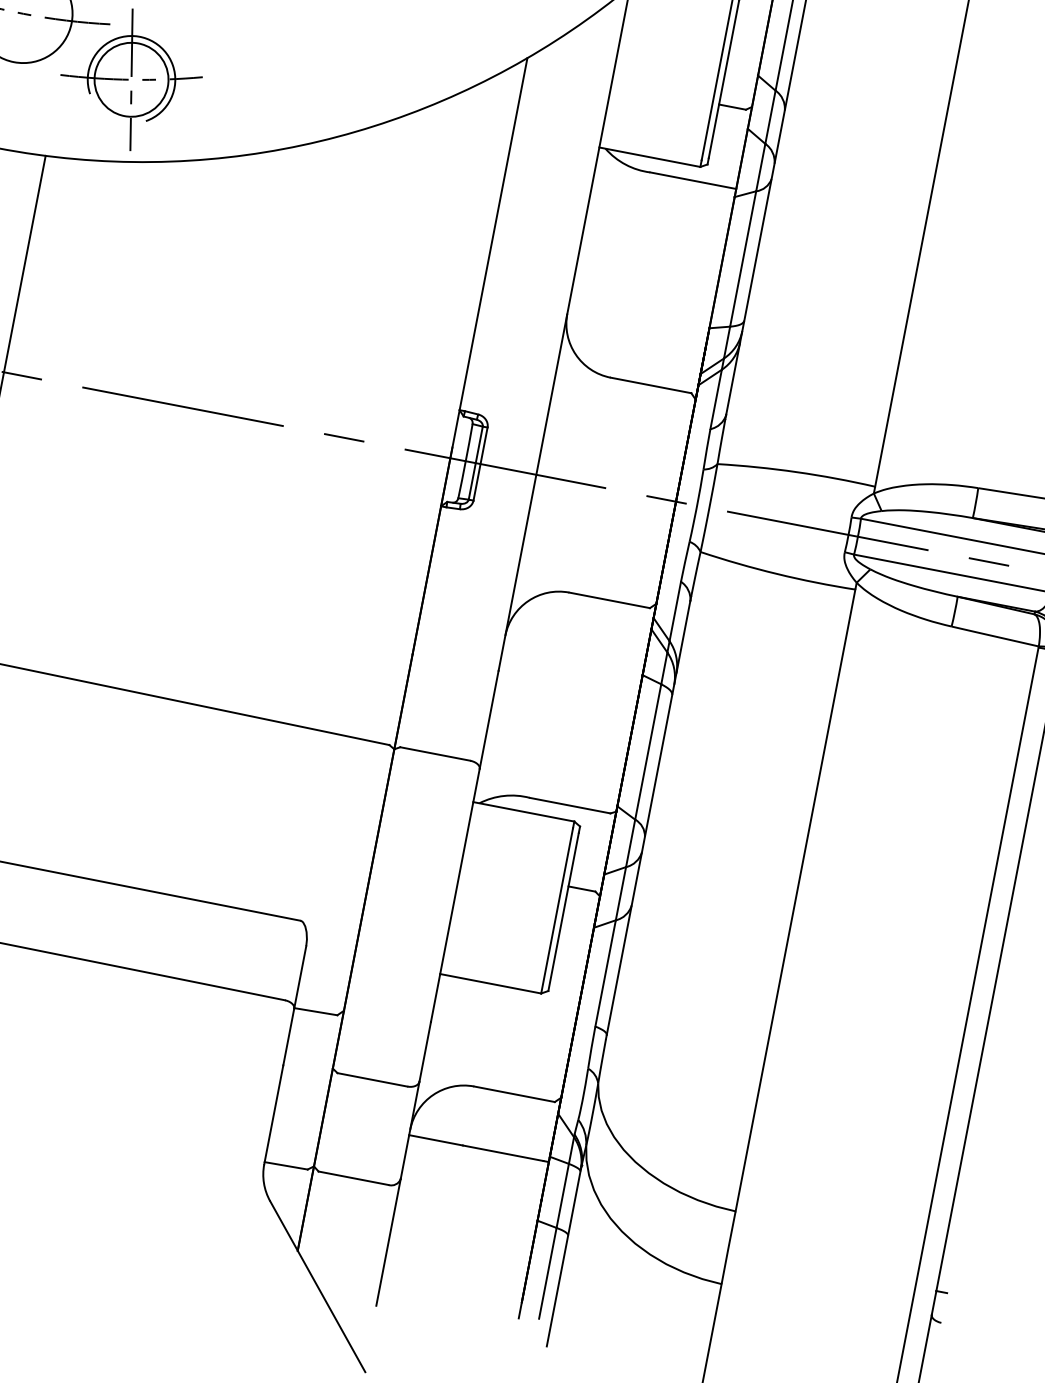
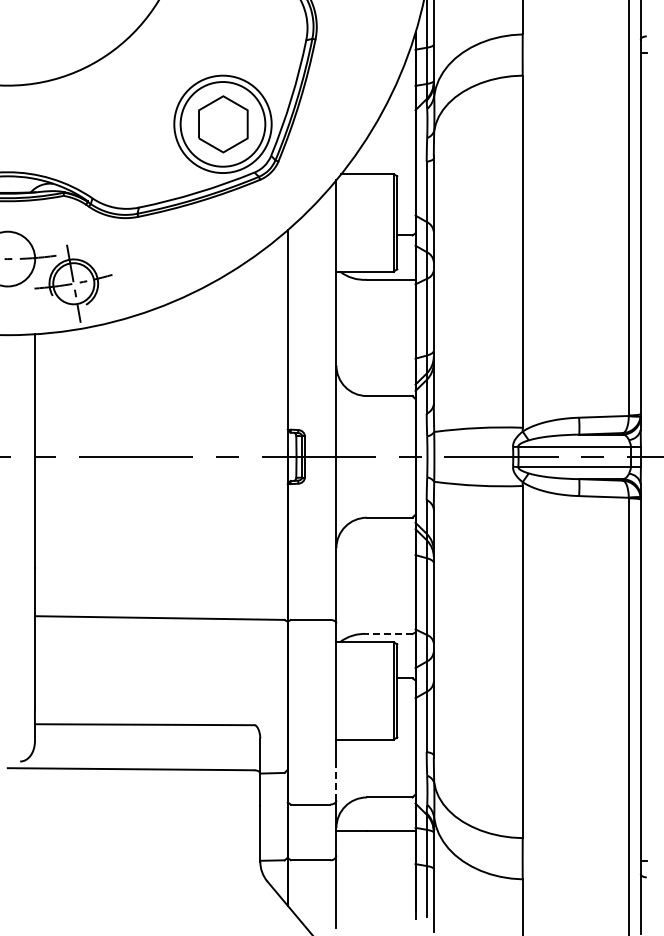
line: (569, 806) -> (389, 634), solid -> dashed
line: (425, 1051) -> (336, 783), solid -> dashed

